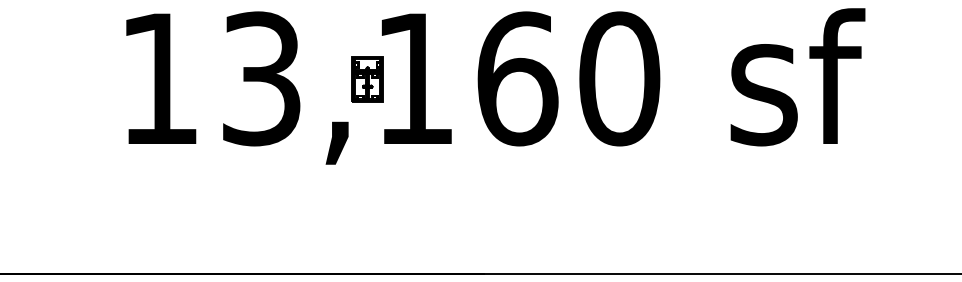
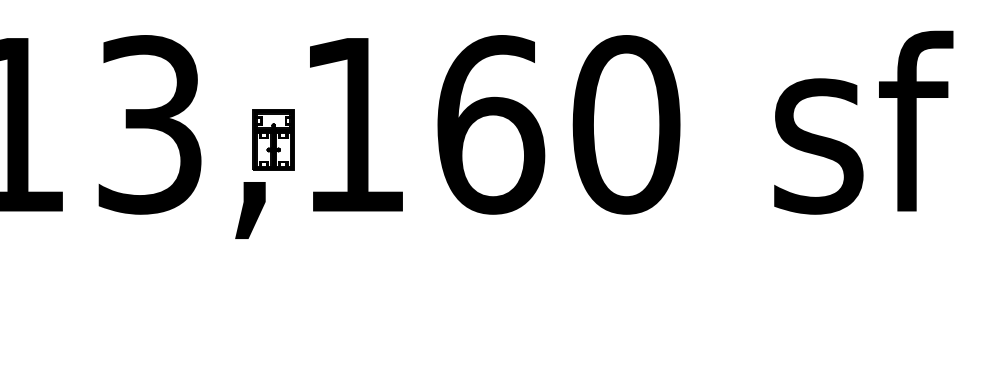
part: (367, 79) -> (273, 140), moved

